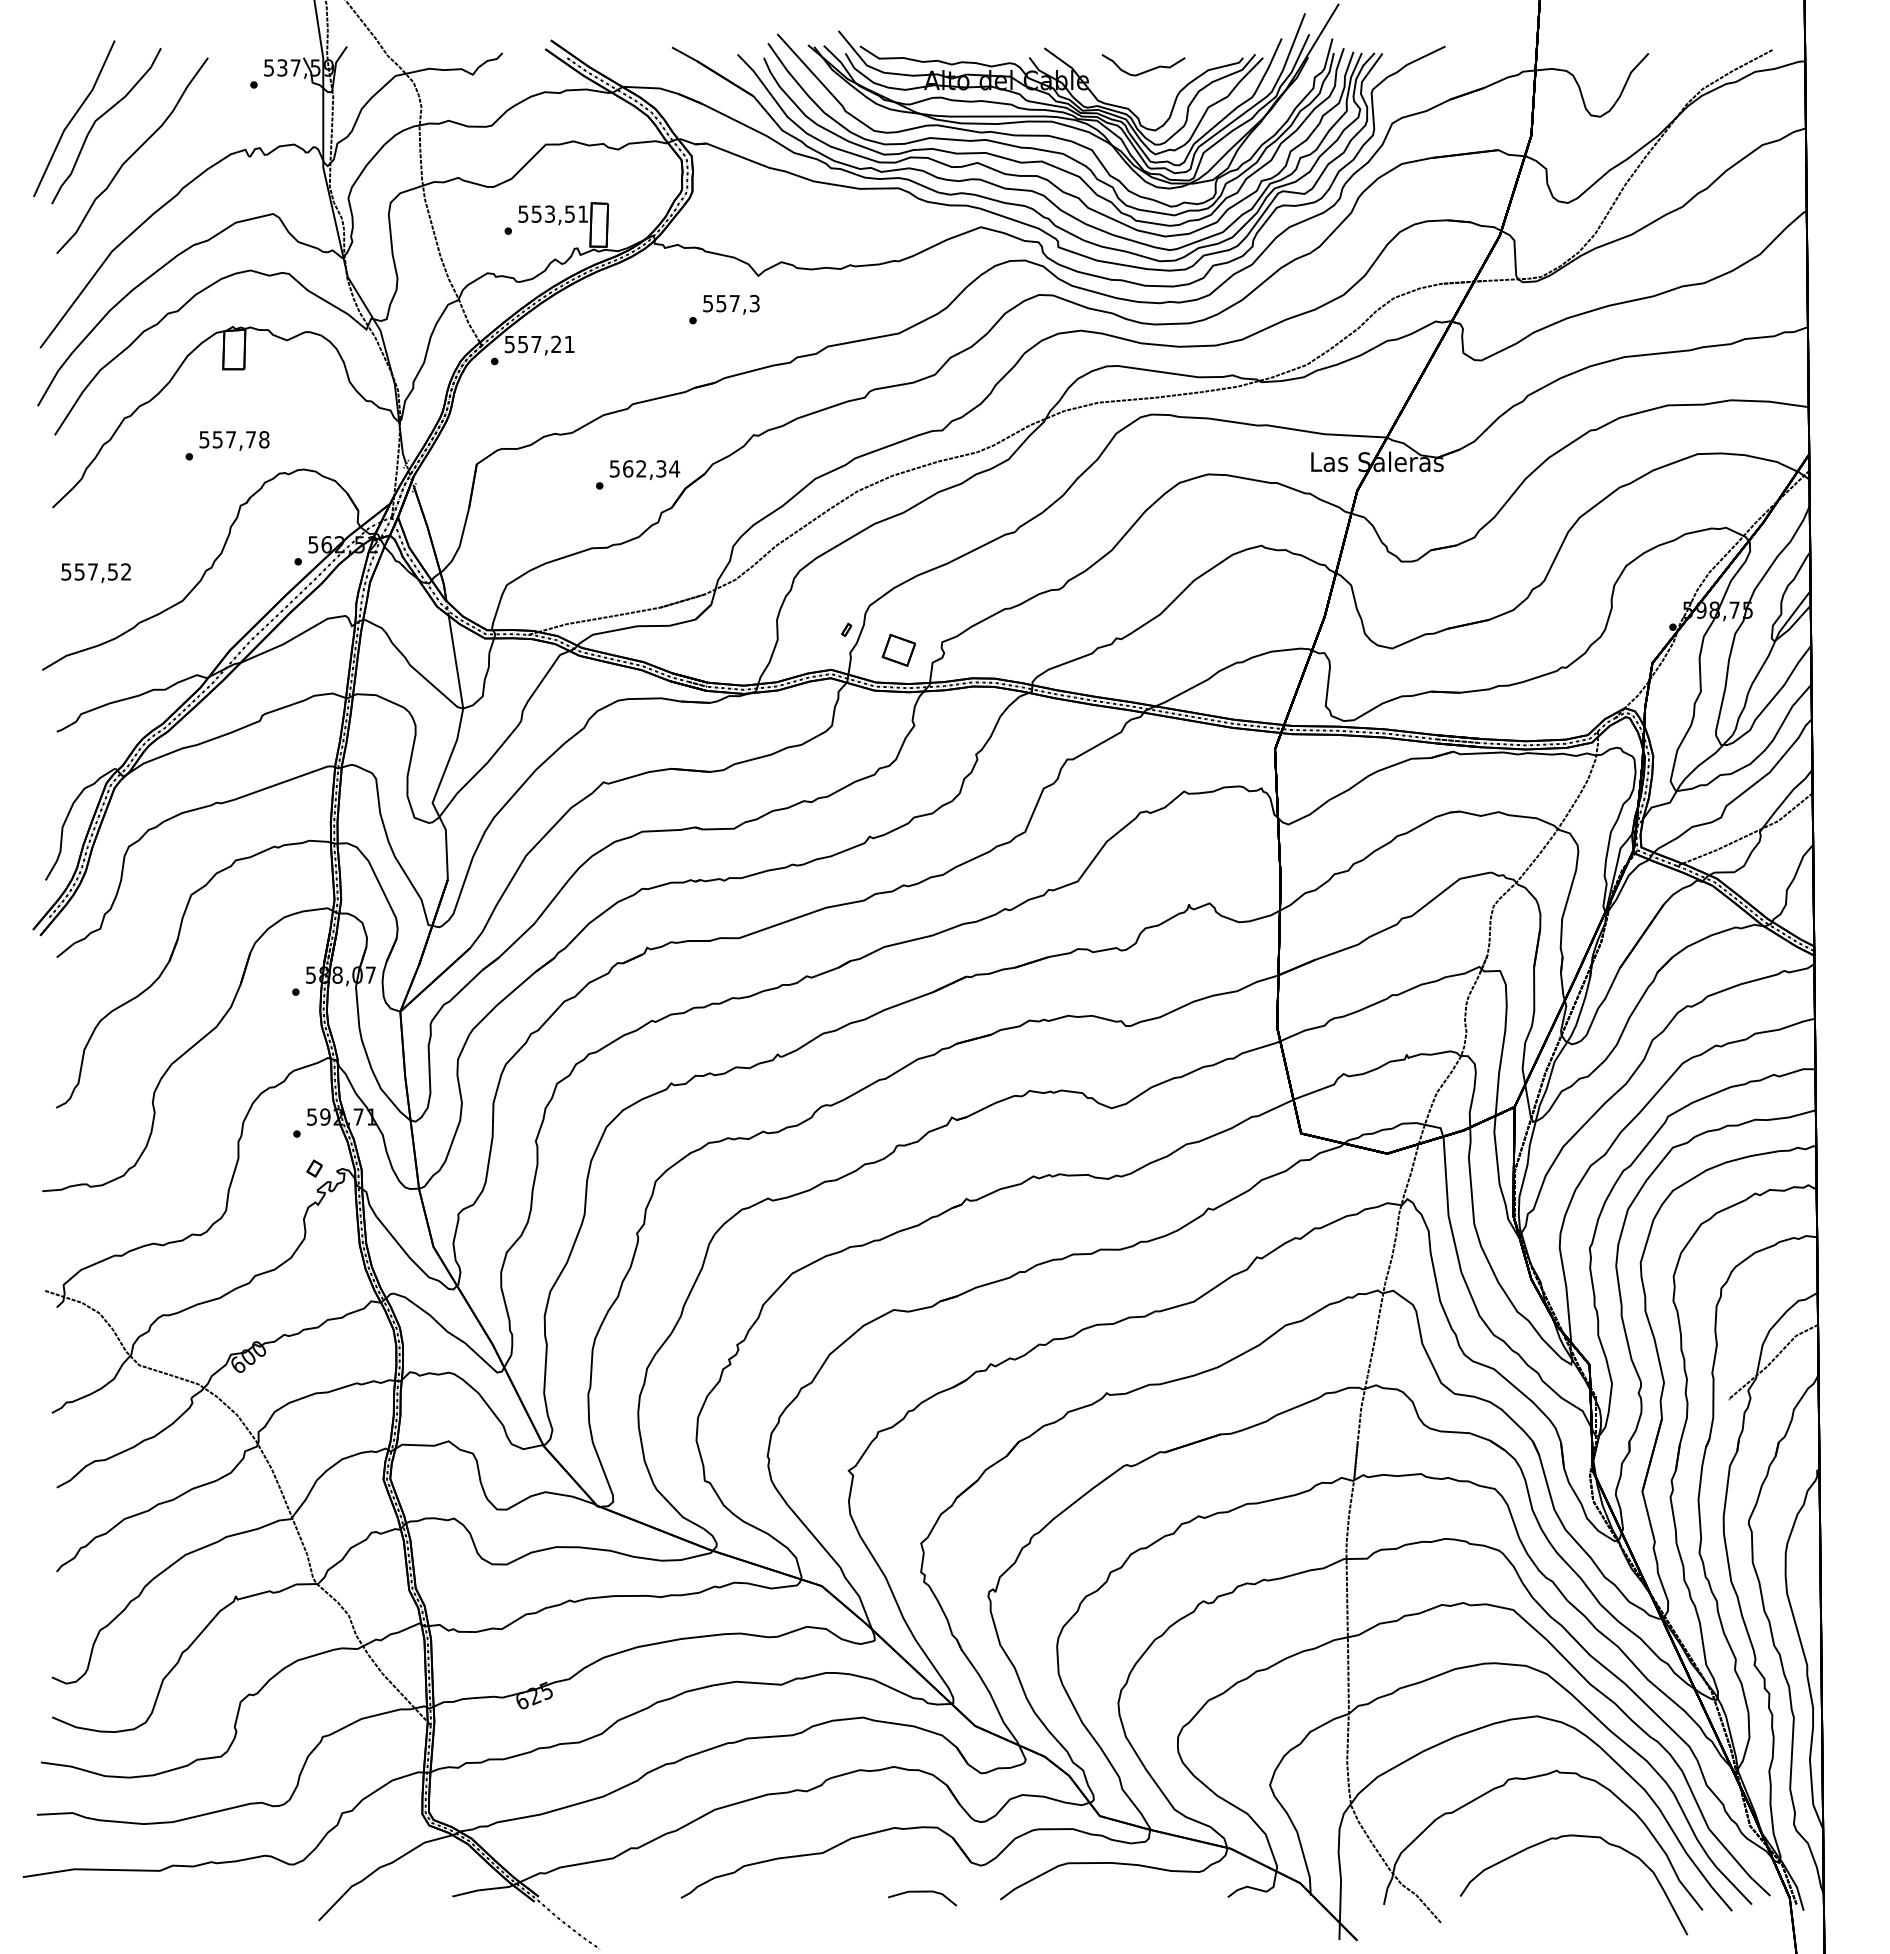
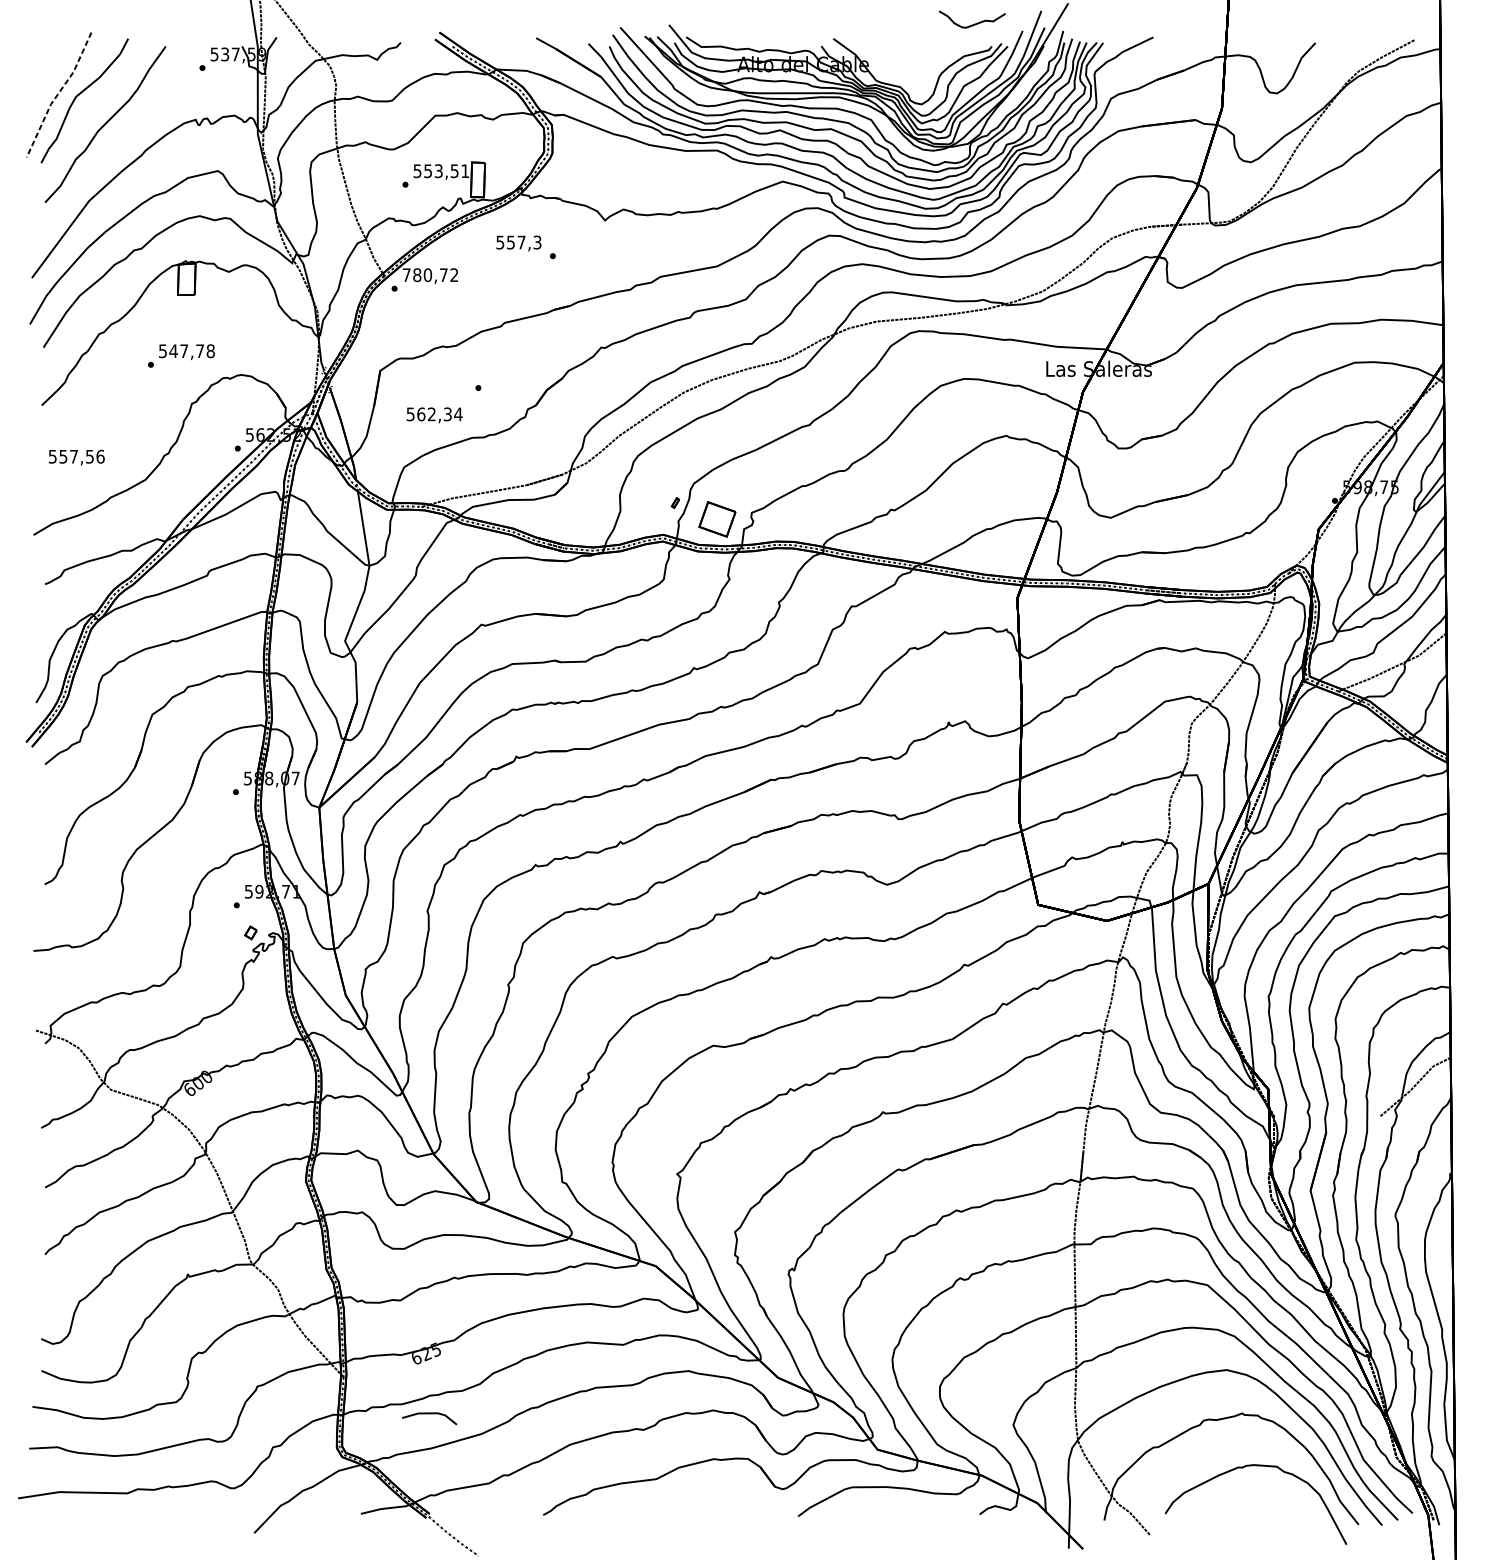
curve: (1146, 70) -> (974, 23), moved
line: (72, 118) -> (57, 94), solid -> dashed
text: (731, 304) -> (518, 243), moved
text: (539, 344) -> (430, 275), 557,21 -> 780,72
text: (217, 439) -> (173, 351), 557,78 -> 547,78
text: (644, 469) -> (434, 414), moved
text: (126, 571) -> (100, 456), 557,52 -> 557,56
part: (898, 649) -> (716, 518), size x1.4
line: (922, 1892) -> (429, 1414), moved

